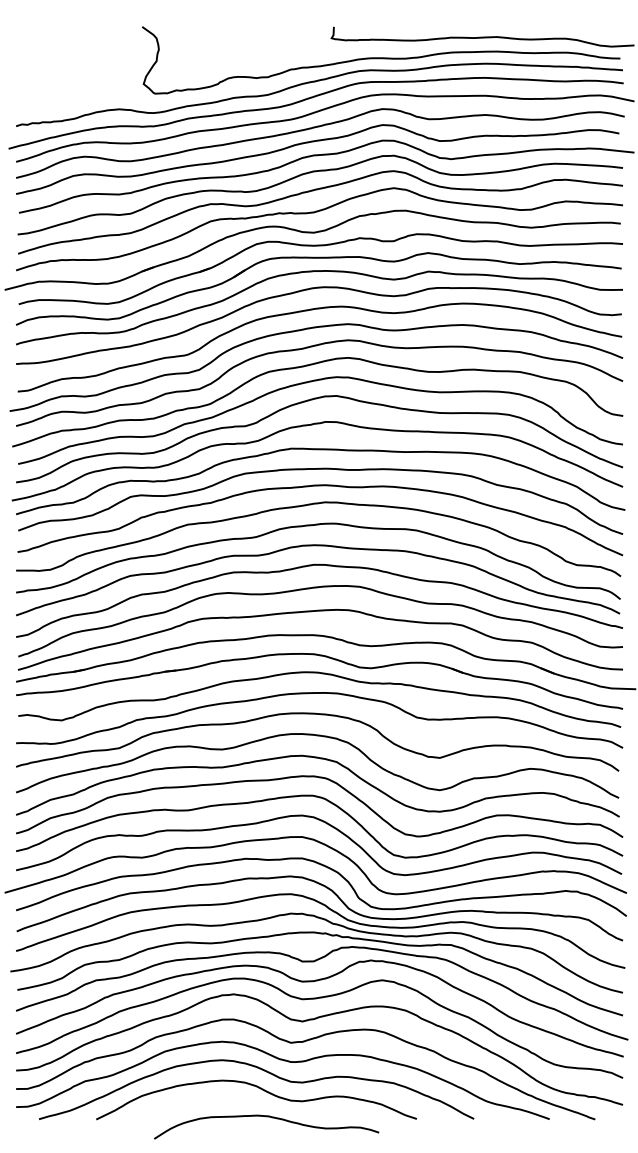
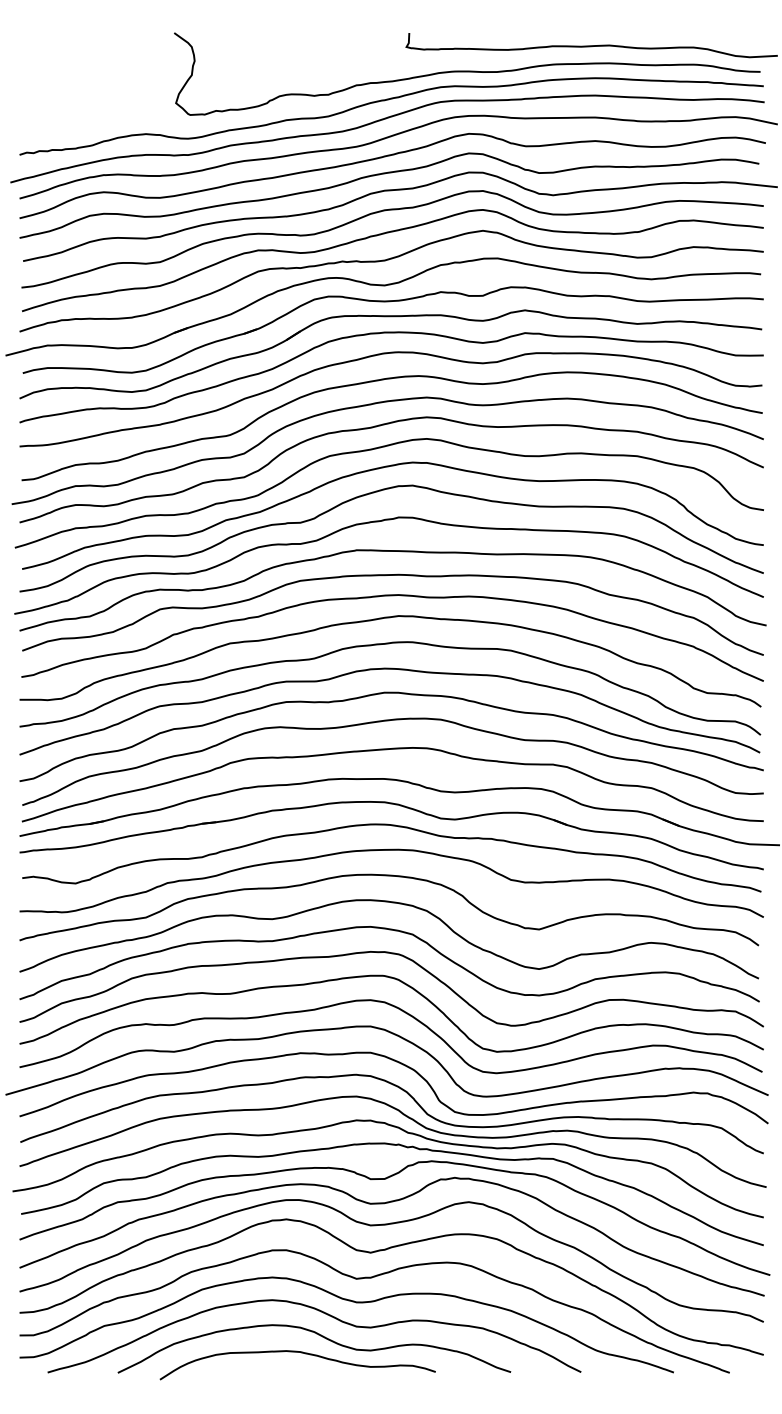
curve: (269, 1117) -> (301, 1353), moved

